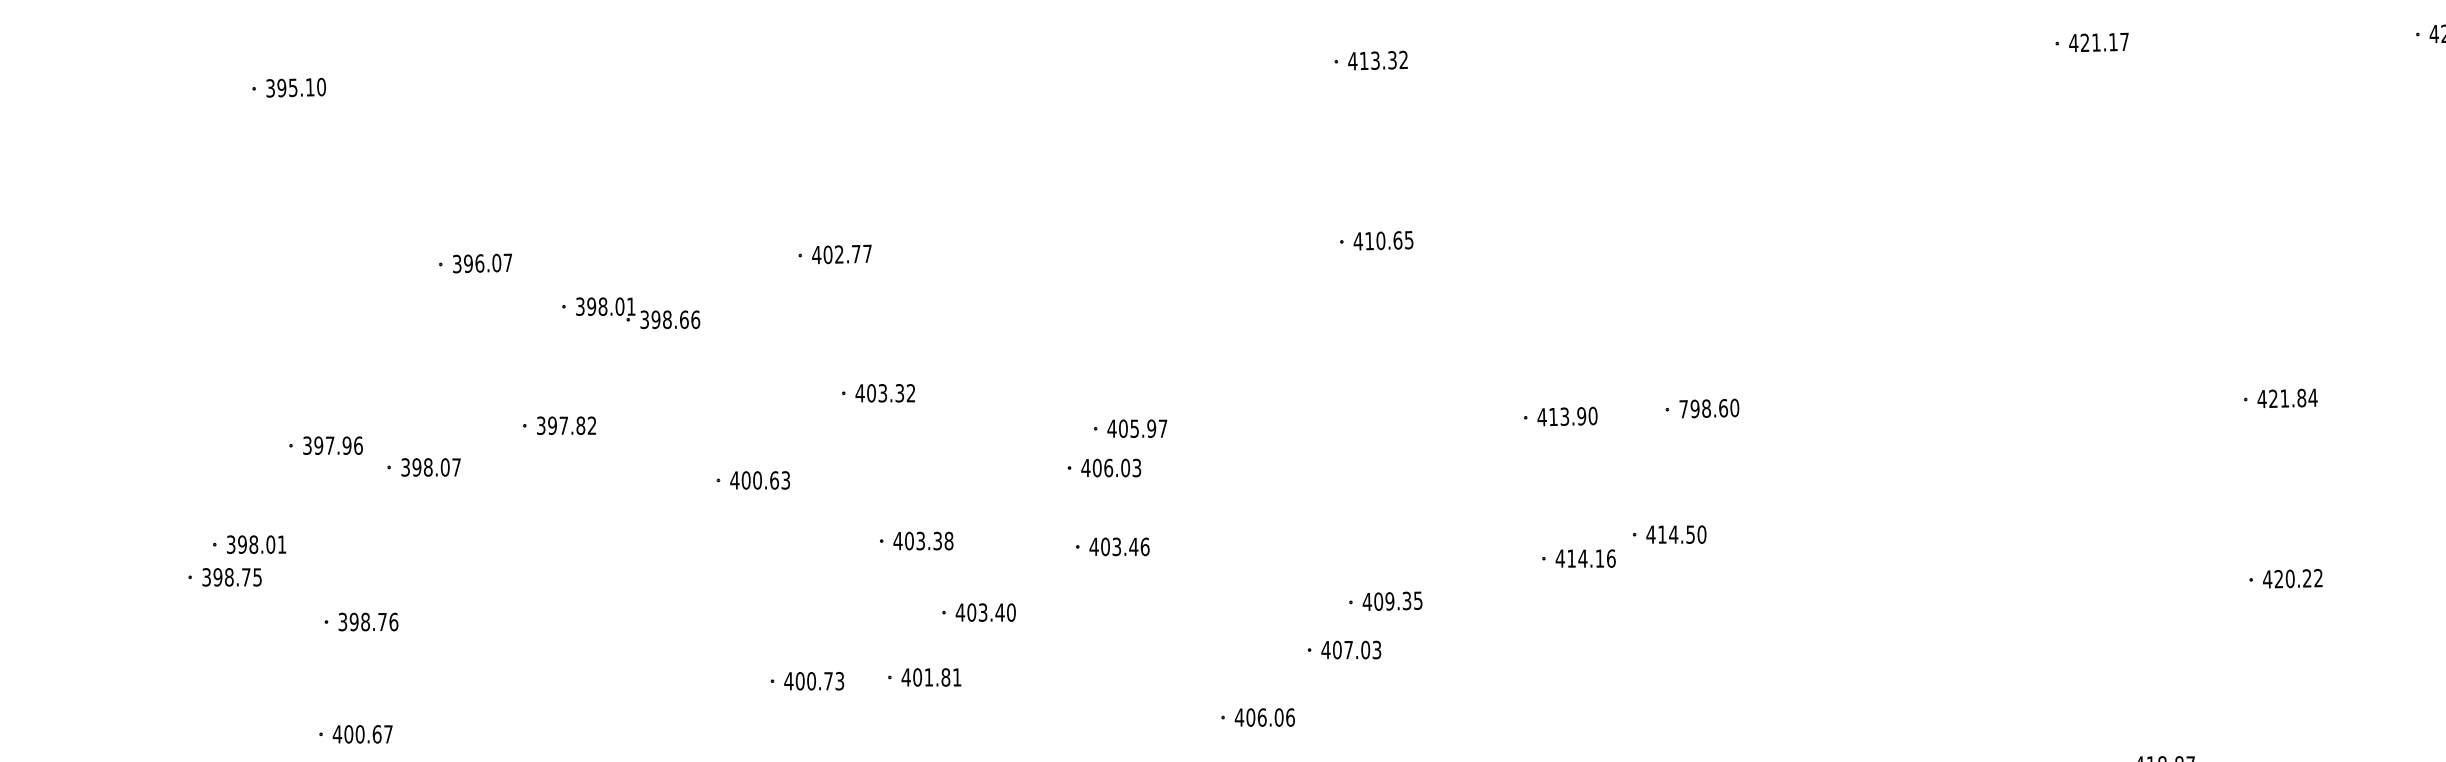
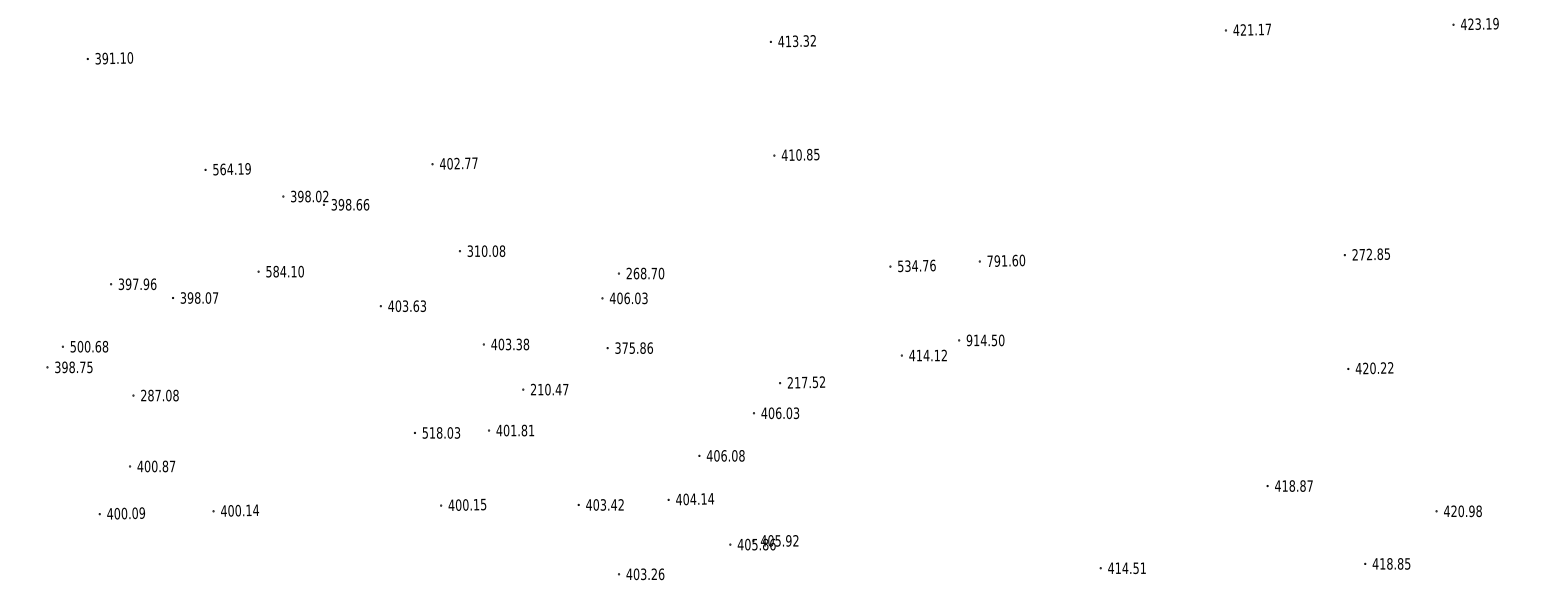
text: (293, 88) -> (112, 58), 395.10 -> 391.10
text: (1397, 240) -> (809, 154), 410.65 -> 410.85
text: (481, 263) -> (231, 169), 396.07 -> 564.19
text: (630, 306) -> (325, 196), 398.01 -> 398.02
text: (885, 392) -> (486, 250), 403.32 -> 310.08
text: (2287, 398) -> (1371, 254), 421.84 -> 272.85
text: (1706, 408) -> (1004, 260), 798.60 -> 791.60
text: (1567, 415) -> (916, 265), 413.90 -> 534.76
text: (565, 425) -> (284, 271), 397.82 -> 584.10
text: (1137, 428) -> (645, 273), 405.97 -> 268.70
text: (757, 479) -> (405, 305), 400.63 -> 403.63
text: (1651, 534) -> (969, 340), 414.50 -> 914.50
text: (256, 544) -> (89, 346), 398.01 -> 500.68
text: (1113, 545) -> (630, 347), 403.46 -> 375.86
text: (1611, 558) -> (944, 355), 414.16 -> 414.12
text: (1392, 601) -> (806, 382), 409.35 -> 217.52
text: (985, 612) -> (549, 389), 403.40 -> 210.47
text: (367, 621) -> (159, 395), 398.76 -> 287.08
text: (1348, 650) -> (778, 413), 407.03 -> 406.03
text: (808, 680) -> (437, 432), 400.73 -> 518.03
text: (1289, 716) -> (741, 455), 406.06 -> 406.08
text: (377, 734) -> (165, 466), 400.67 -> 400.87

